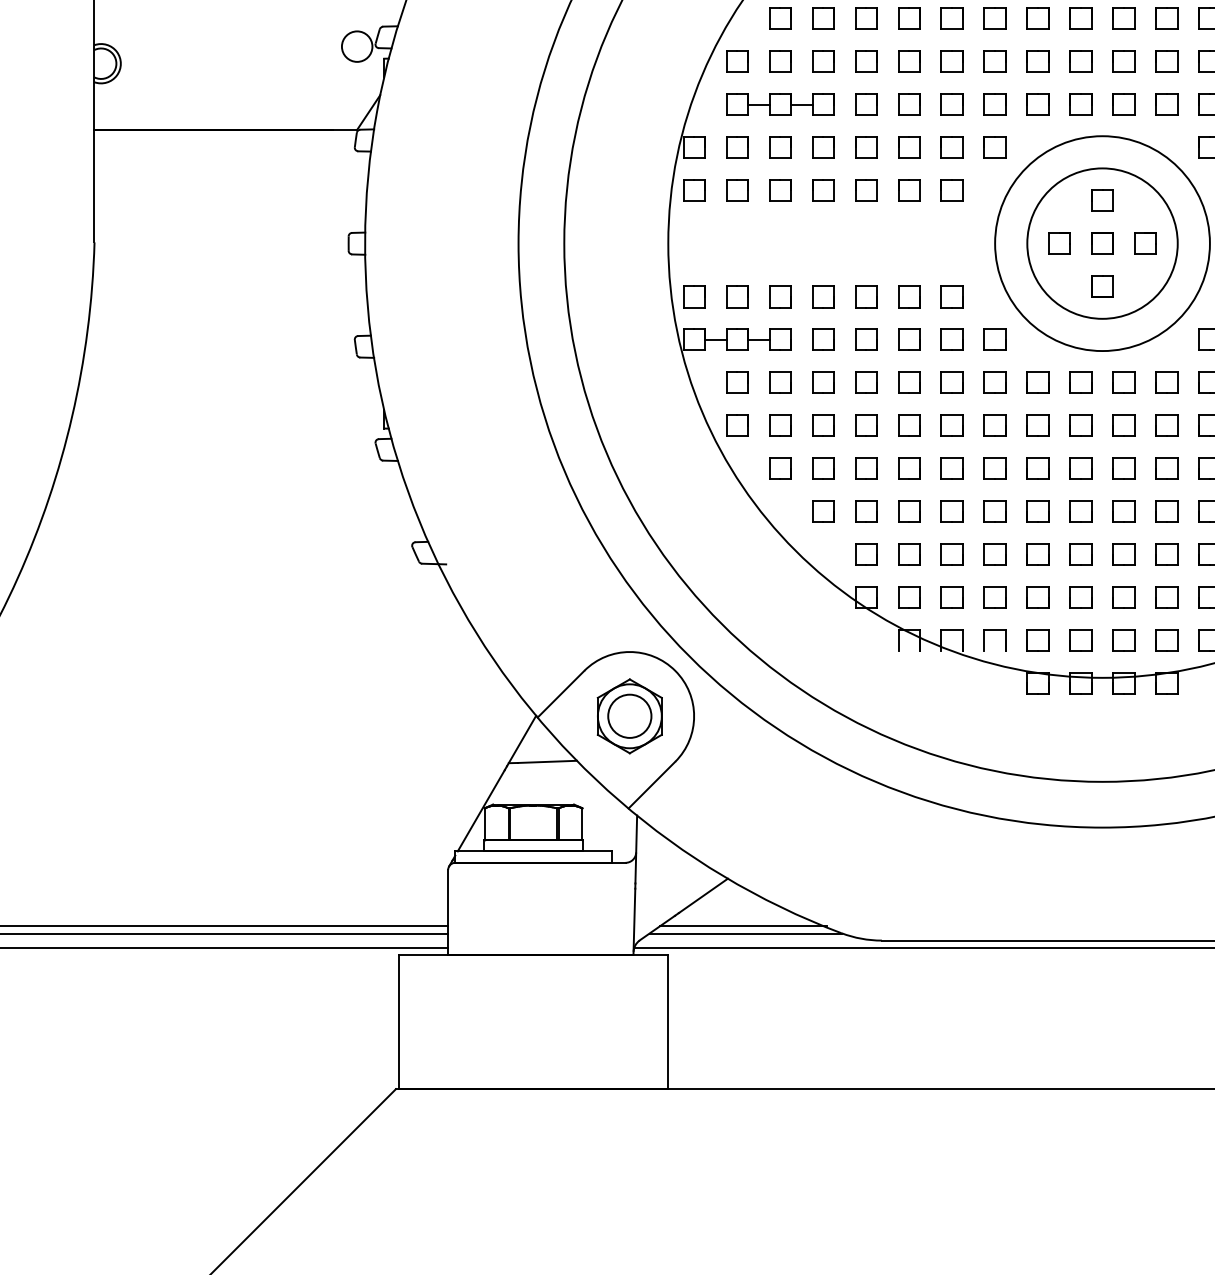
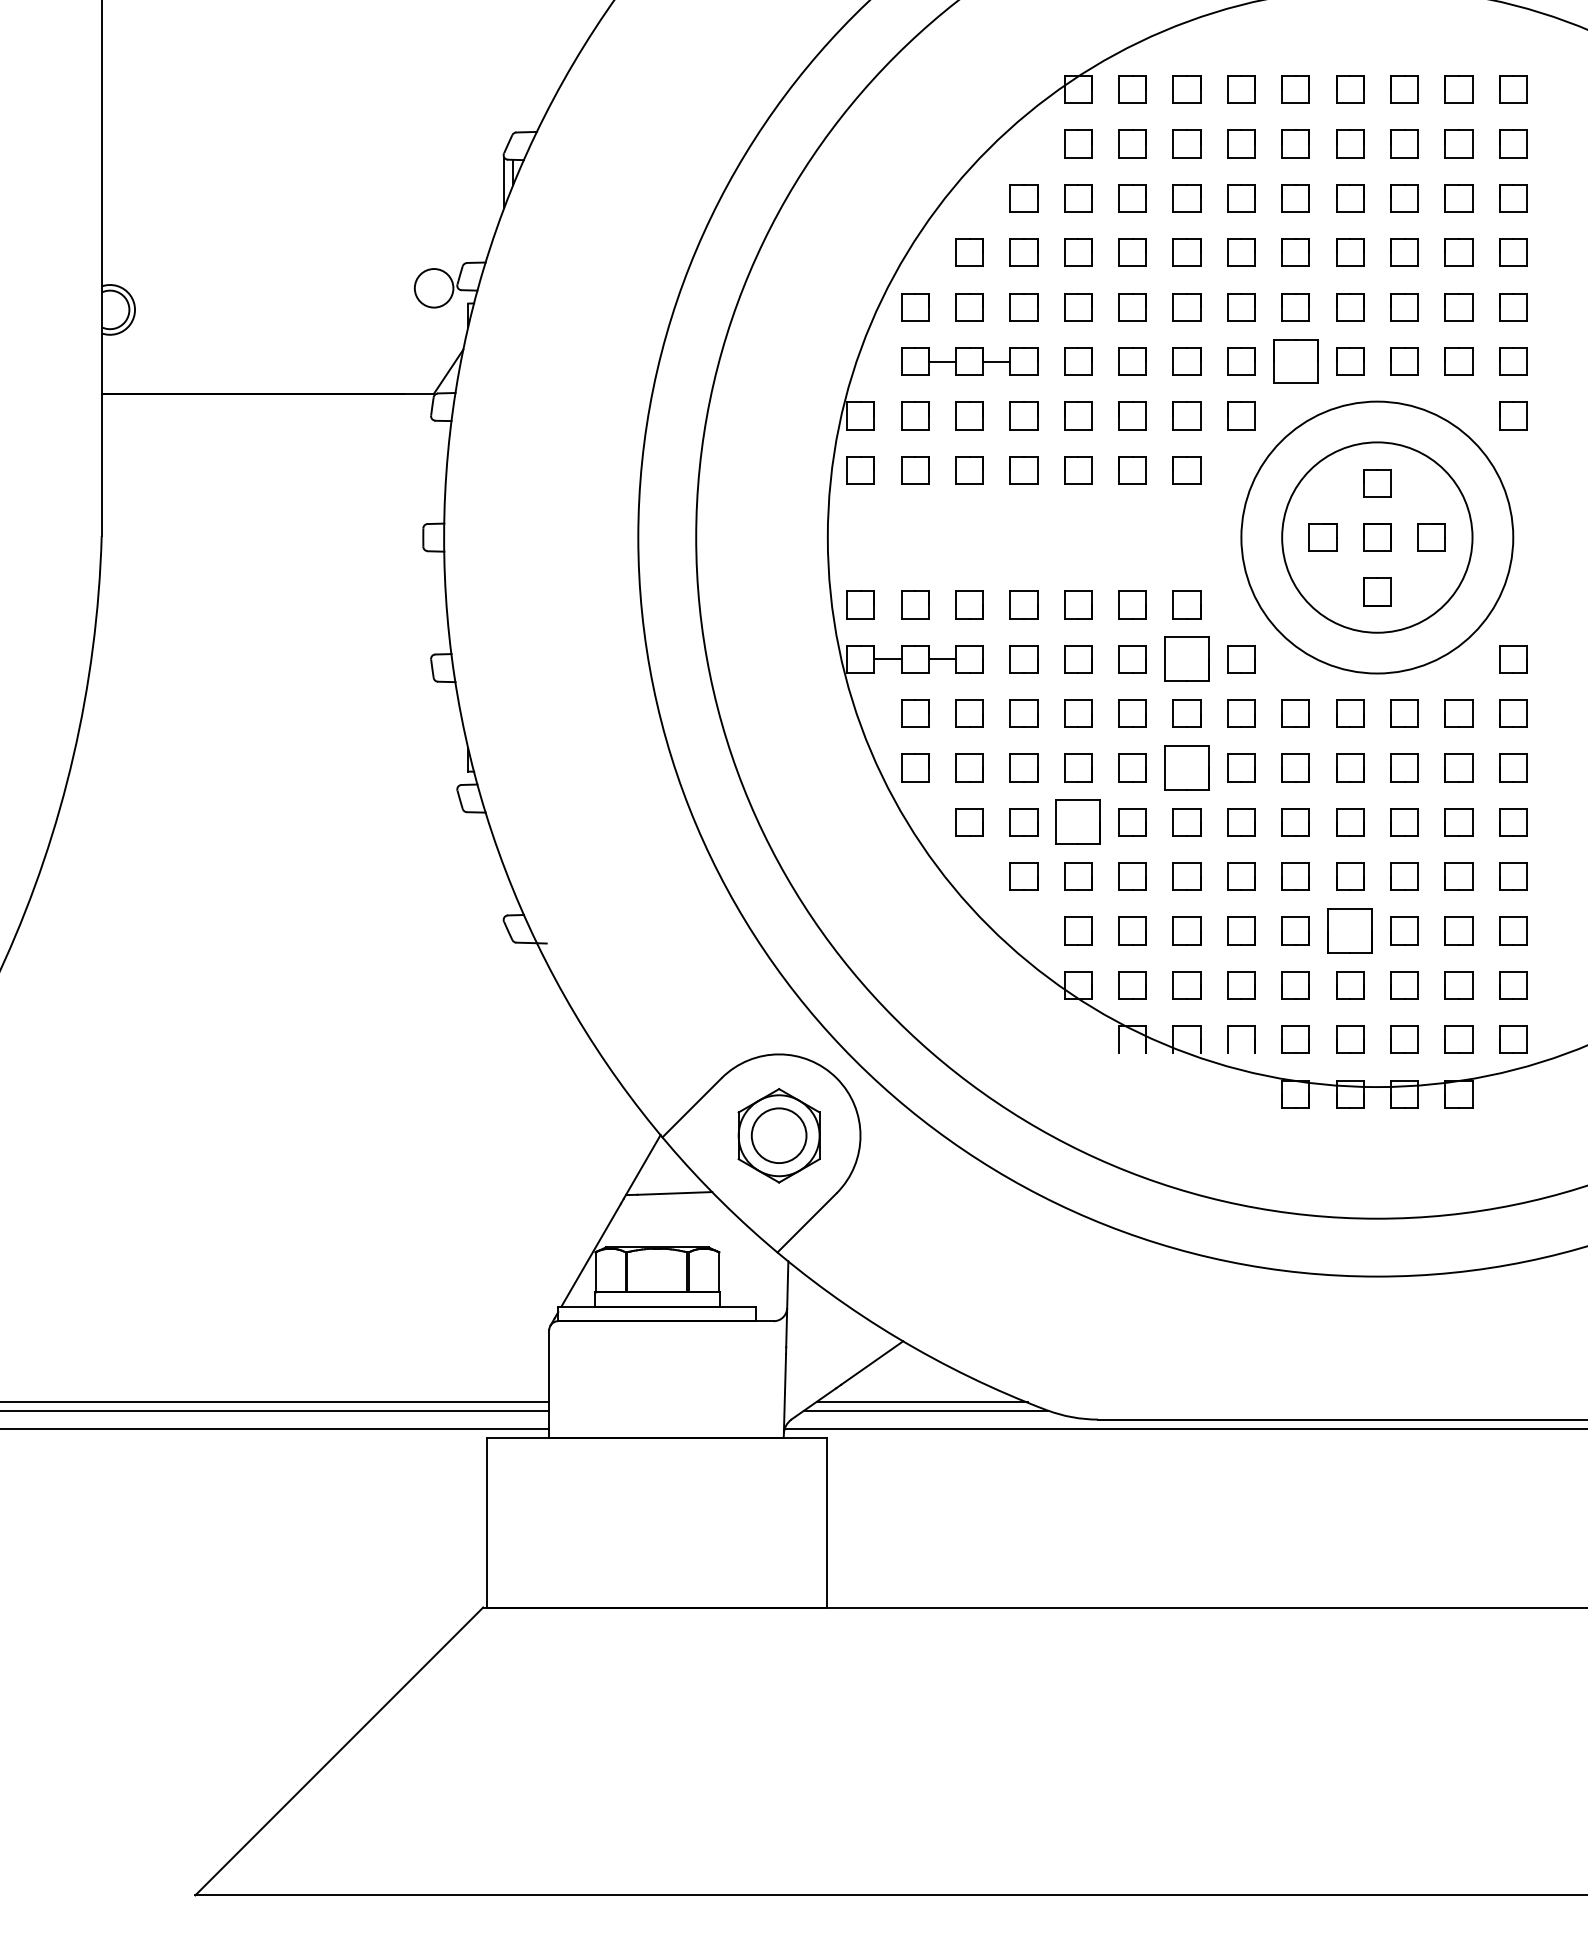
part: (1037, 104) -> (1295, 361), size x1.6
part: (951, 339) -> (1186, 659), size x1.6
part: (951, 425) -> (1186, 767), size x1.6
part: (866, 468) -> (1078, 822), size x1.6
part: (1081, 554) -> (1350, 930), size x1.6

